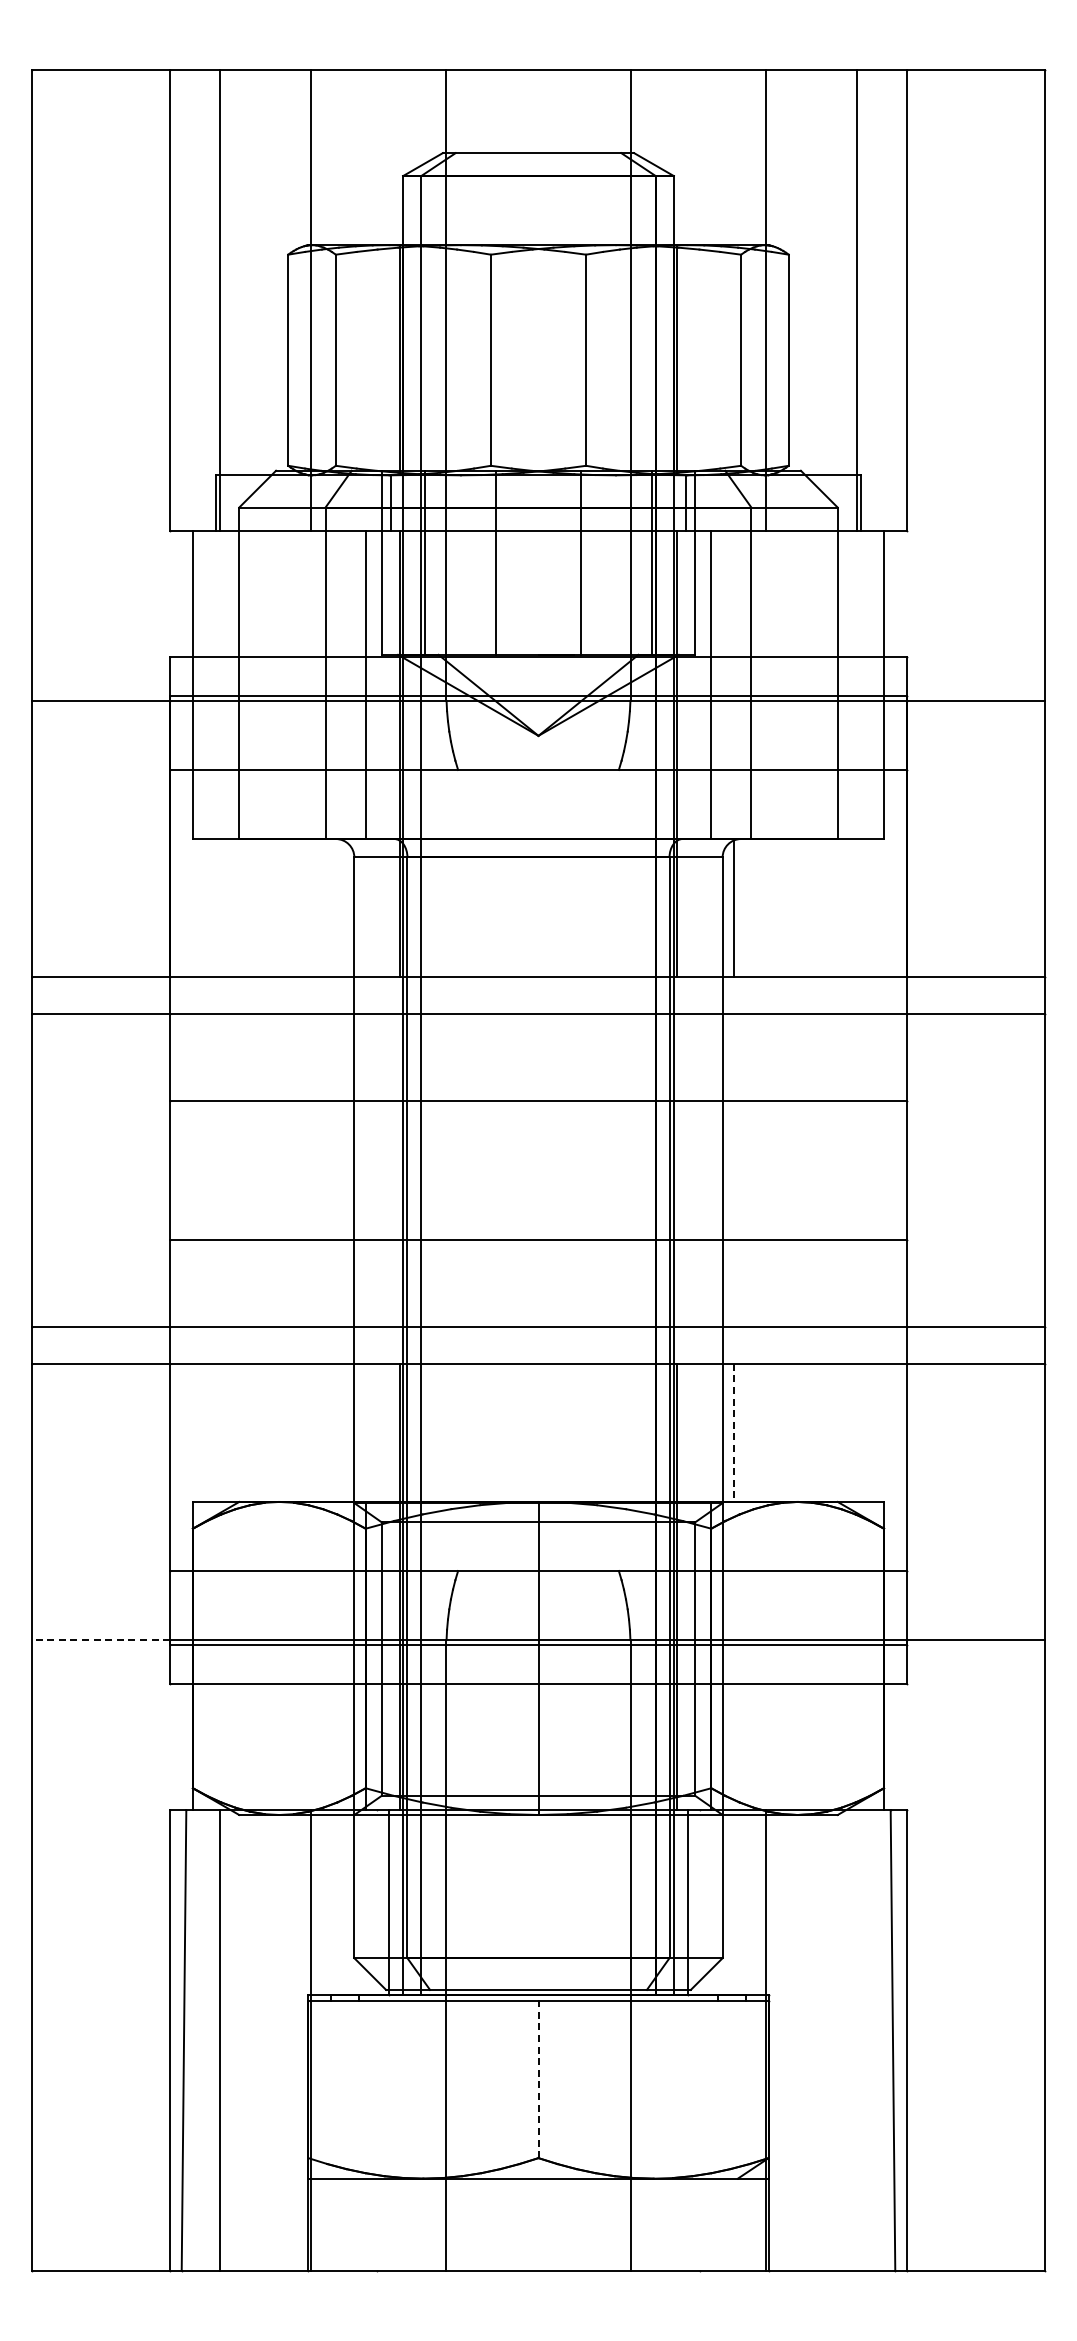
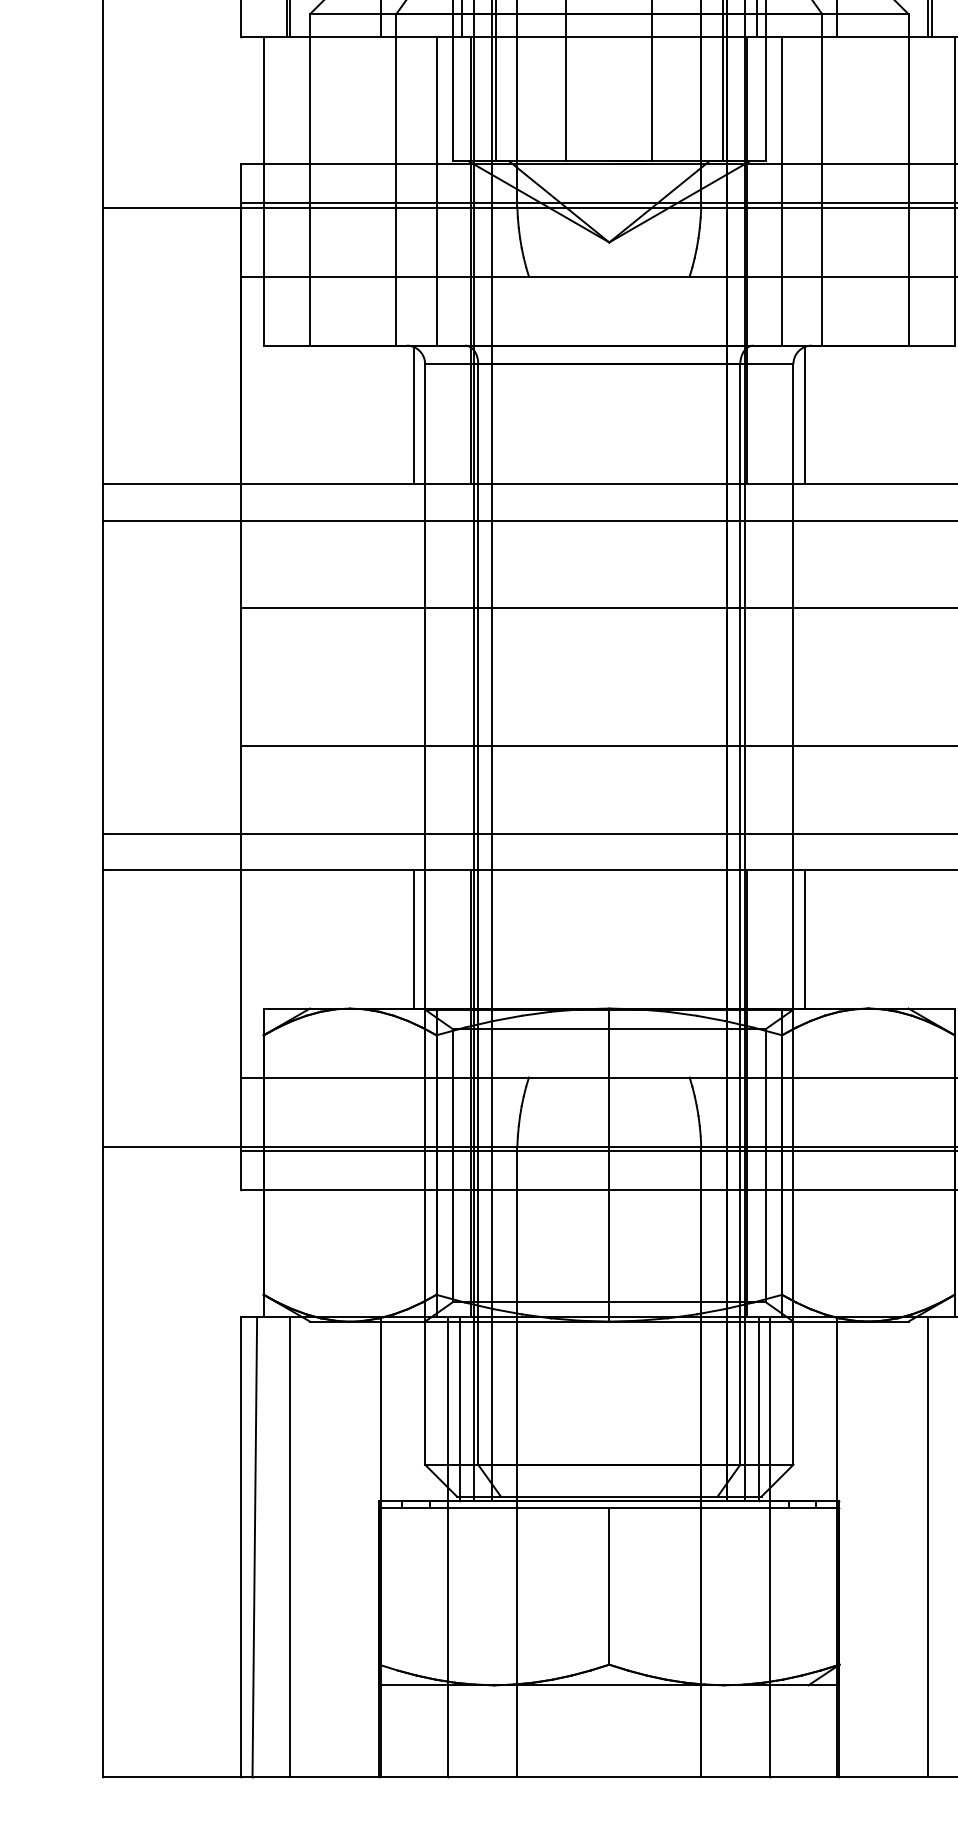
line: (342, 908) -> (413, 415), added
line: (342, 1432) -> (413, 939), added
line: (734, 1433) -> (805, 940), dashed -> solid
line: (100, 1640) -> (171, 1147), dashed -> solid
line: (377, 2040) -> (448, 1547), added
line: (699, 2040) -> (770, 1547), added
line: (857, 2040) -> (928, 1547), added
line: (538, 2079) -> (609, 1586), dashed -> solid

